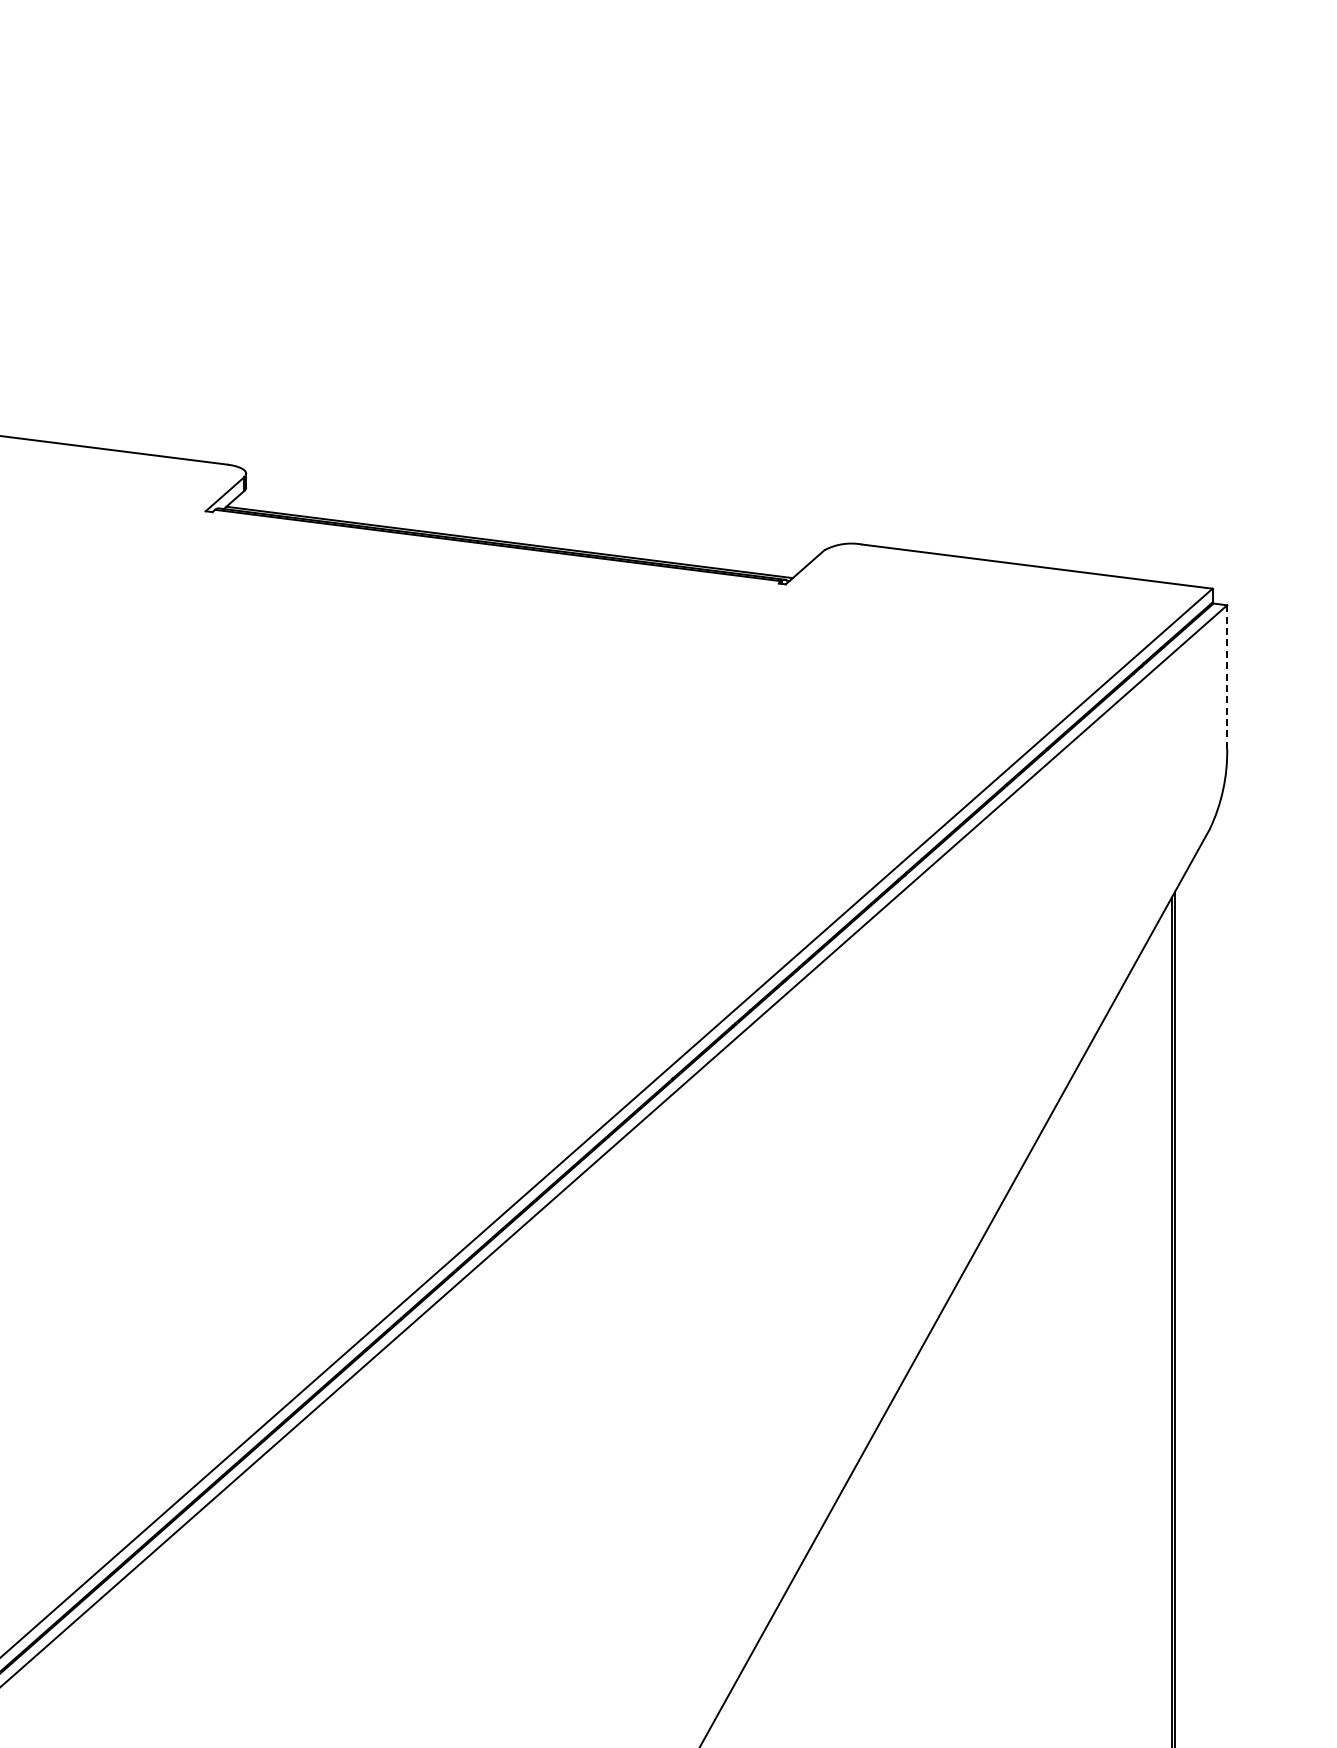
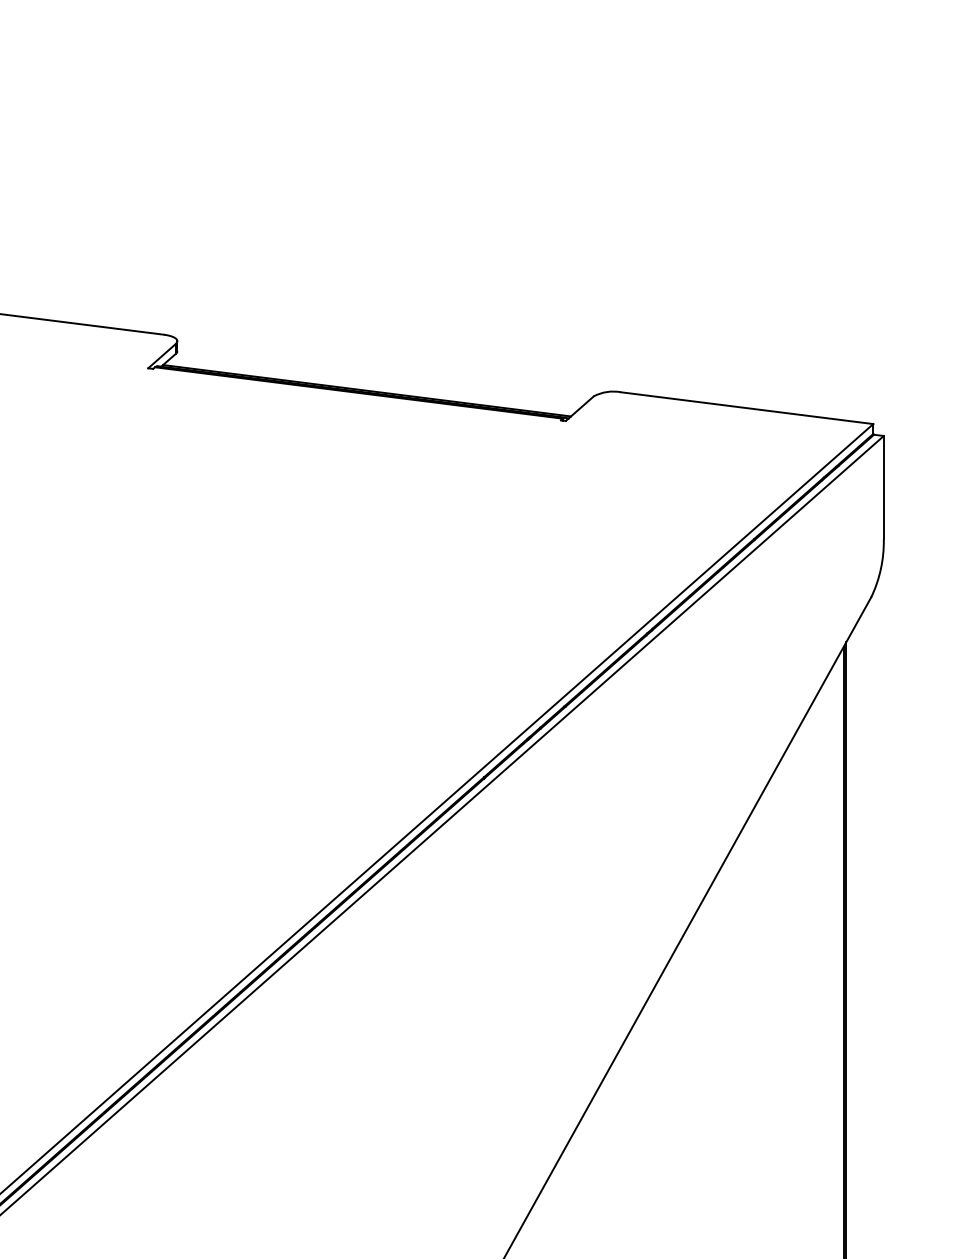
line: (1227, 677) -> (884, 488), dashed -> solid

